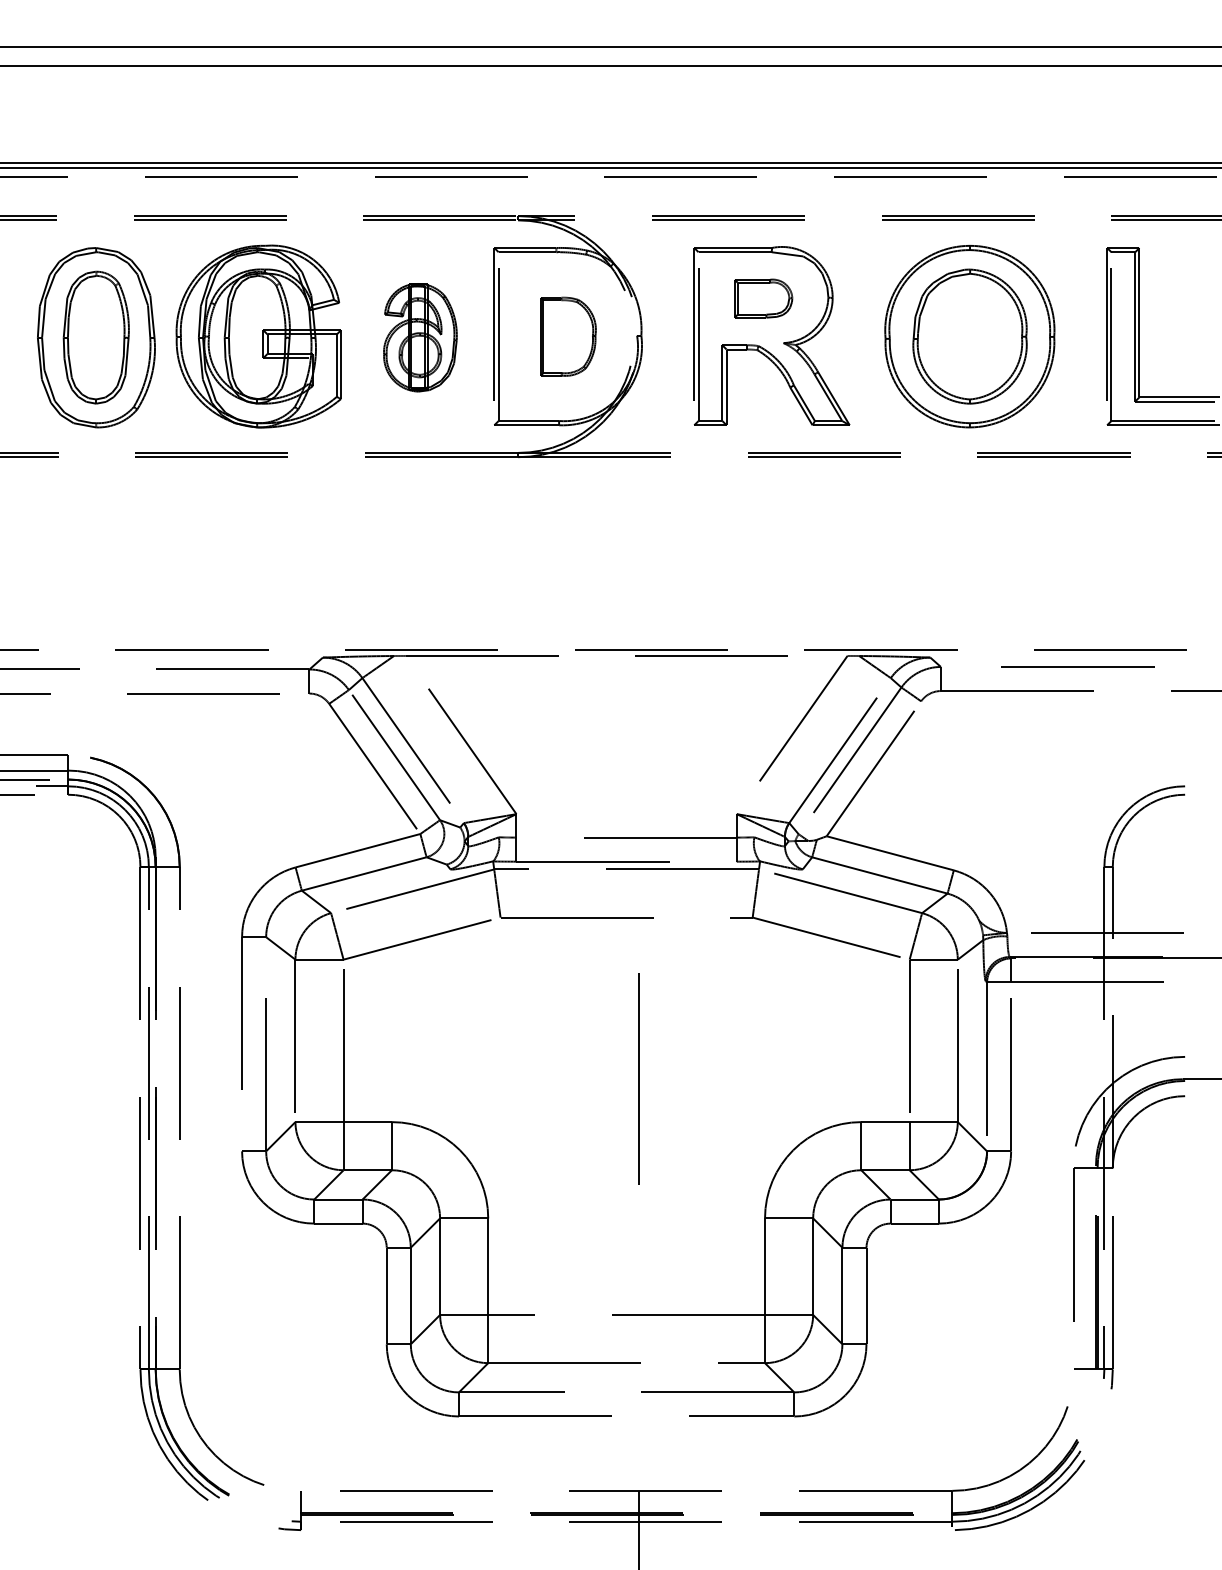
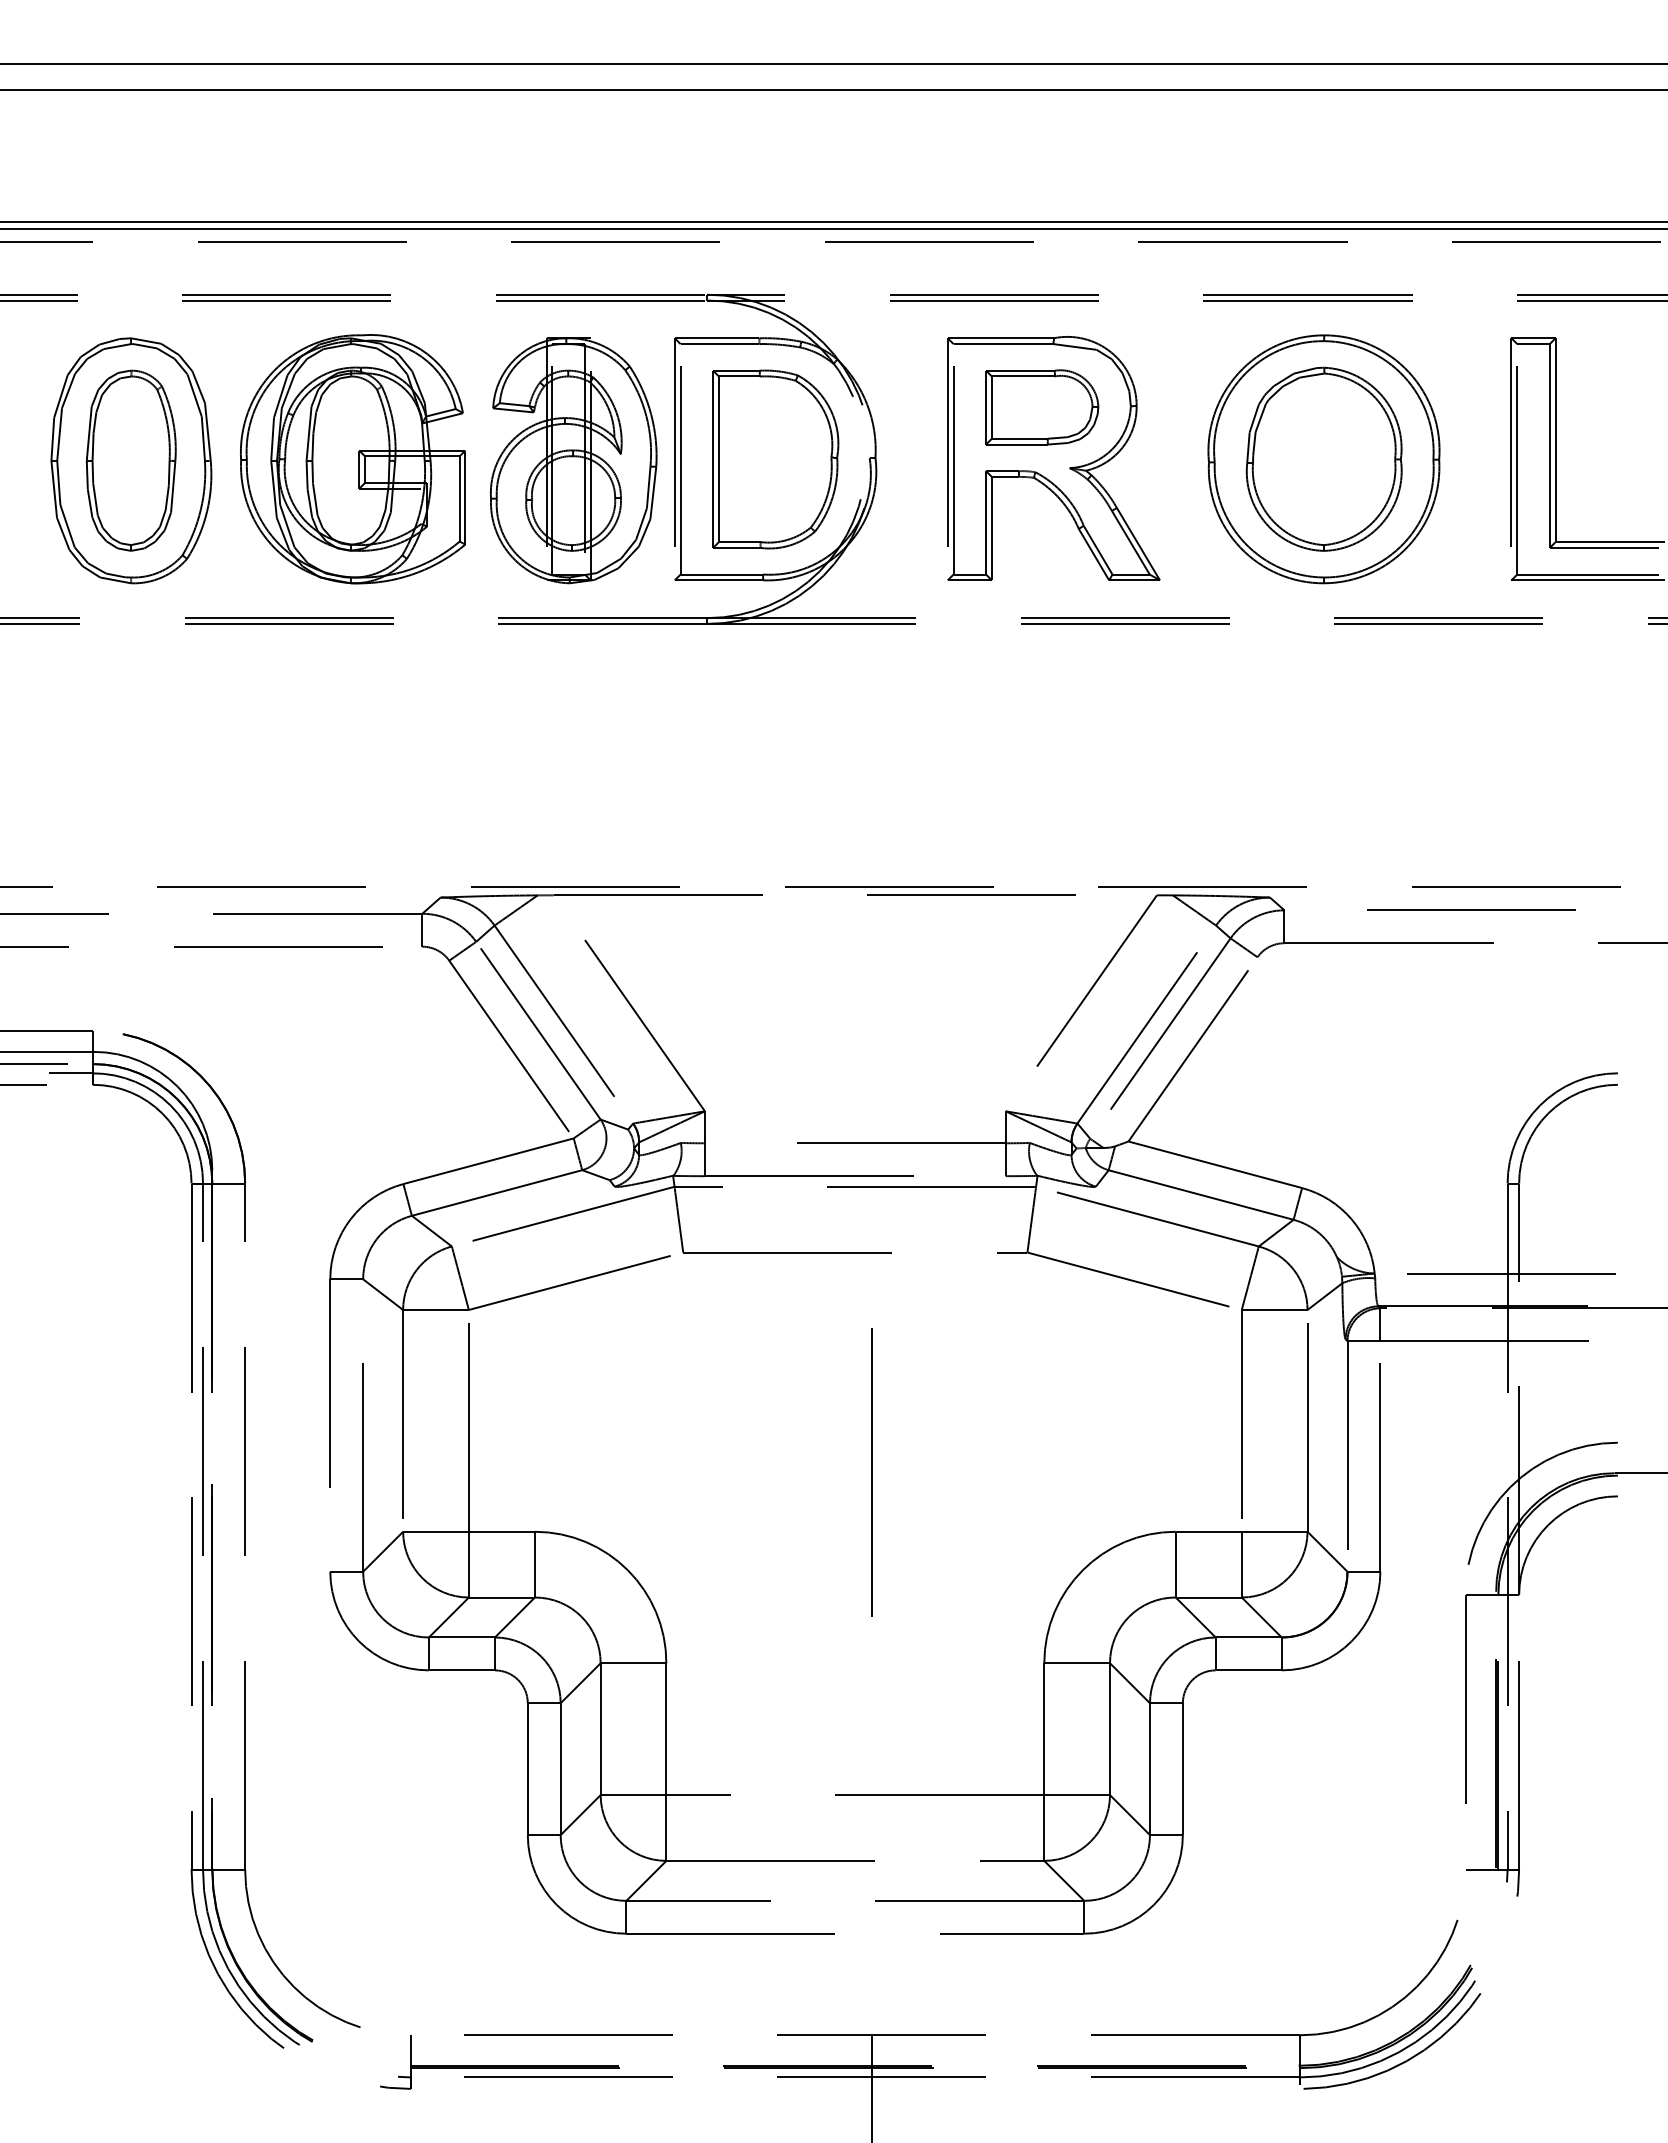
part: (763, 298) -> (1042, 407), size x1.43
part: (568, 336) -> (775, 459), size x1.67
part: (420, 337) -> (573, 460), size x1.67

